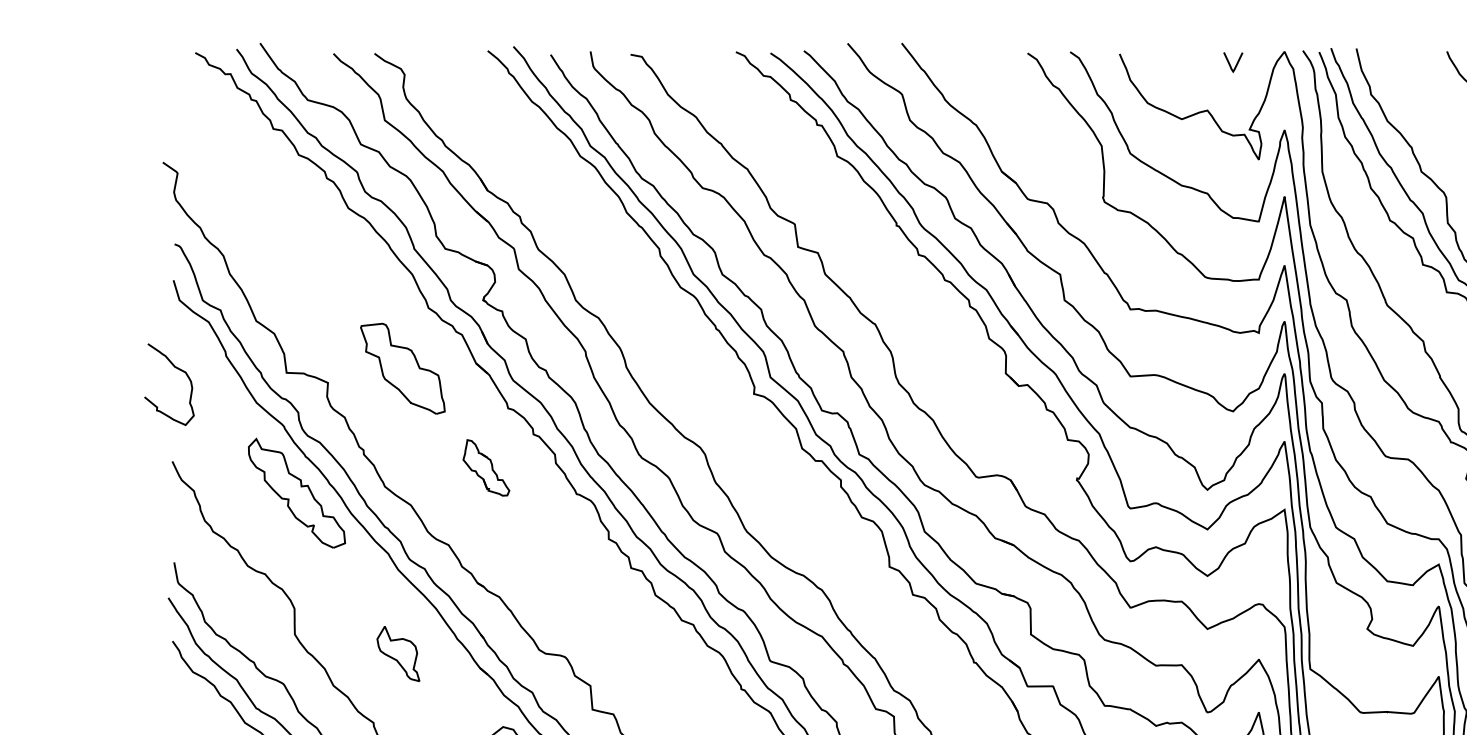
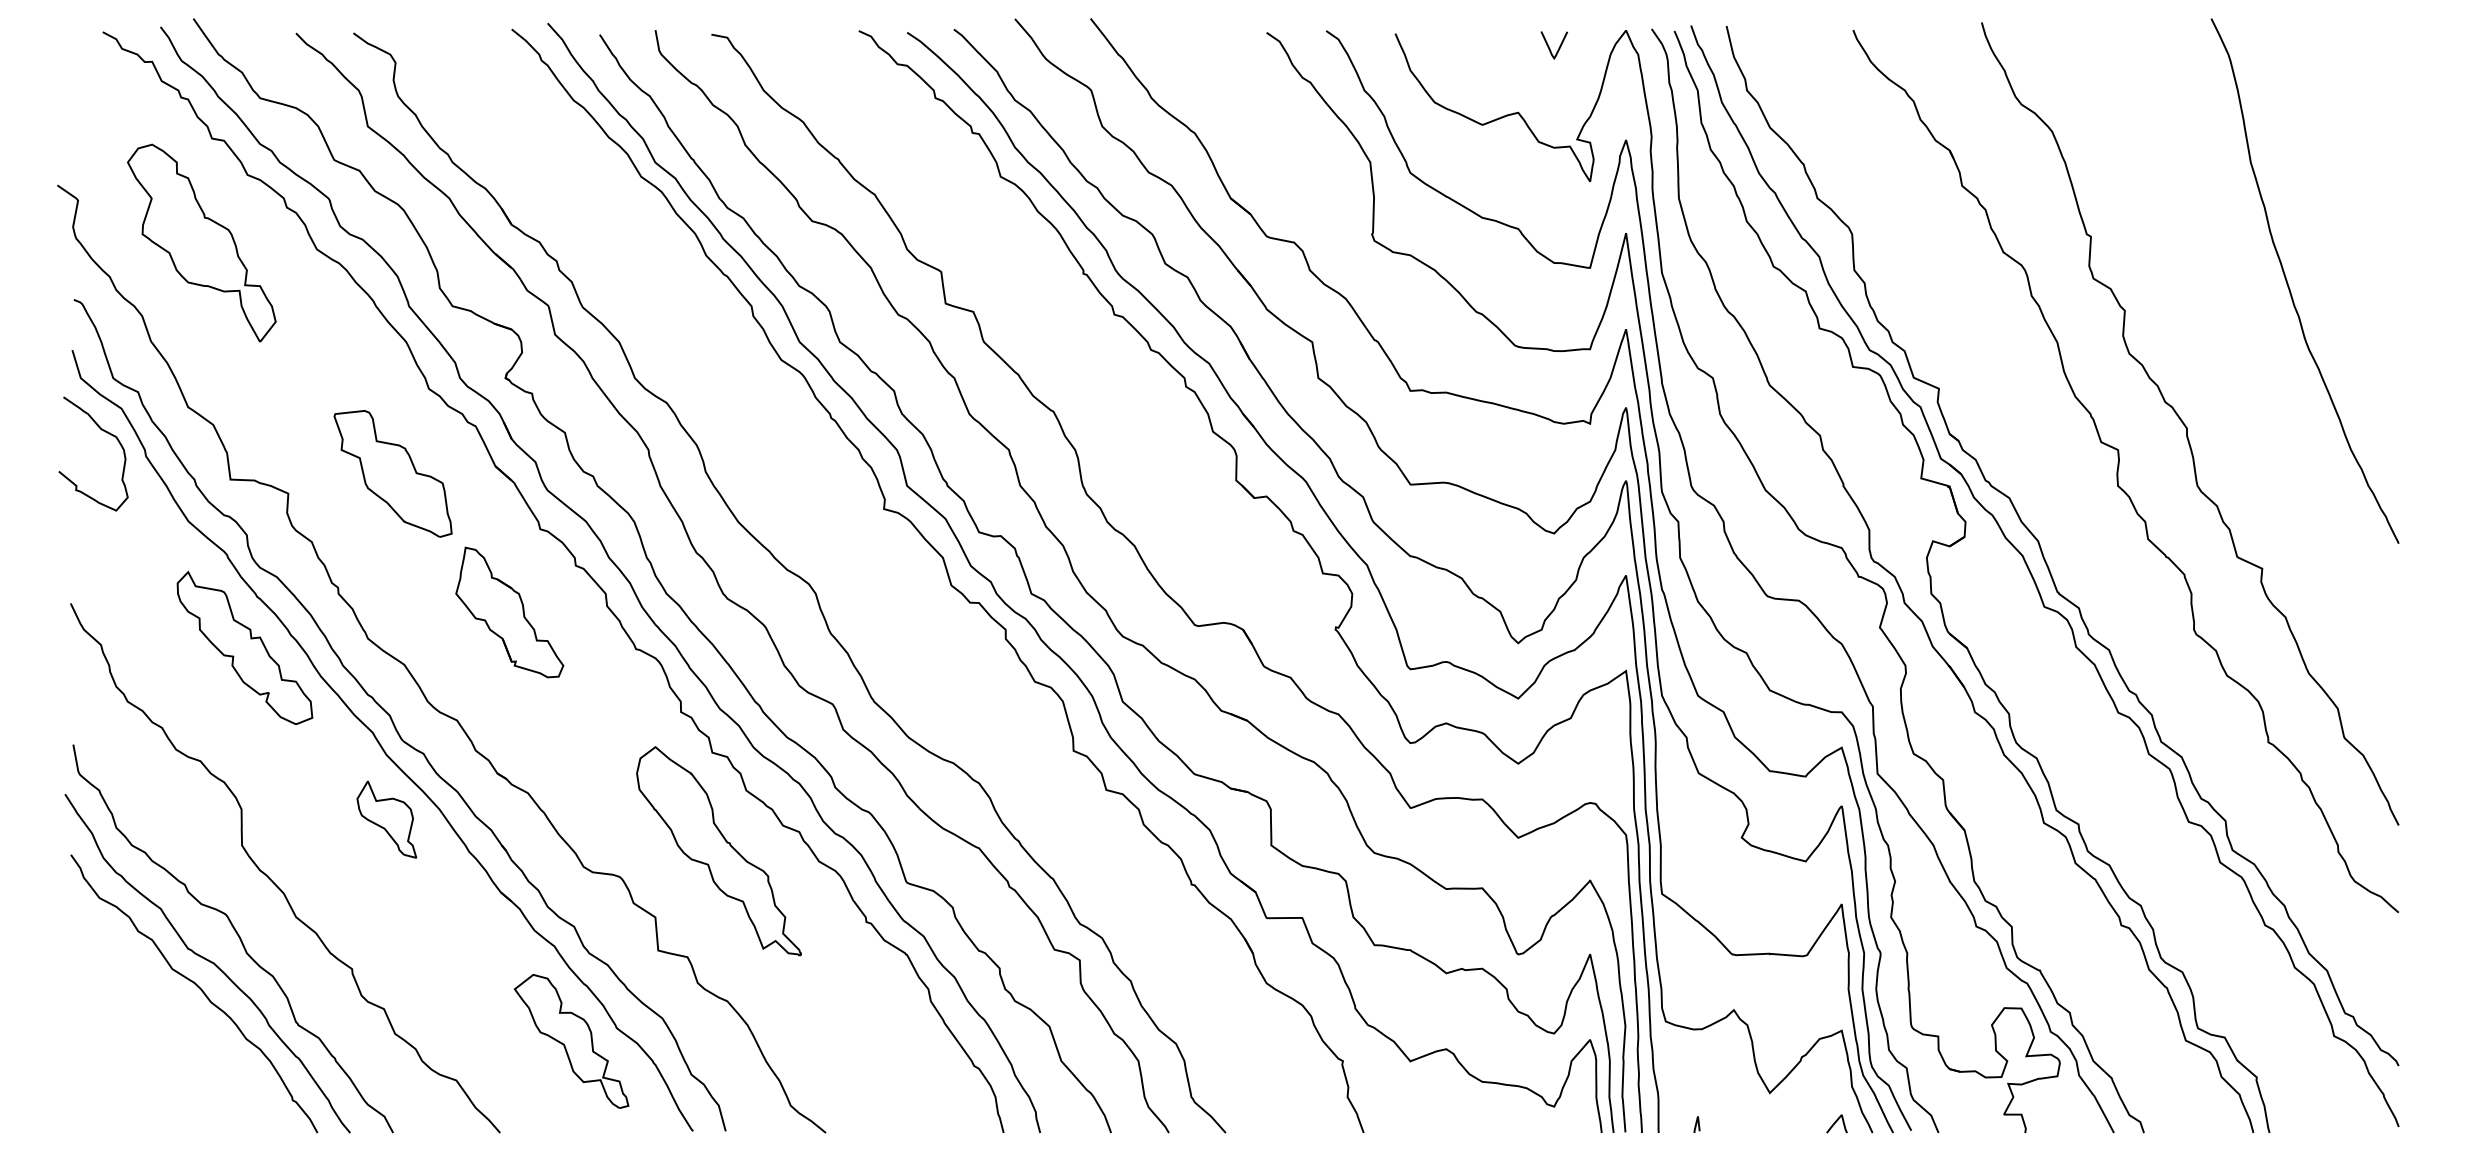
part: (265, 203) -> (201, 242), added
curve: (176, 368) -> (103, 431), moved
part: (486, 467) -> (509, 612), size x1.67
part: (635, 638) -> (718, 851), added
part: (398, 653) -> (386, 819), moved

